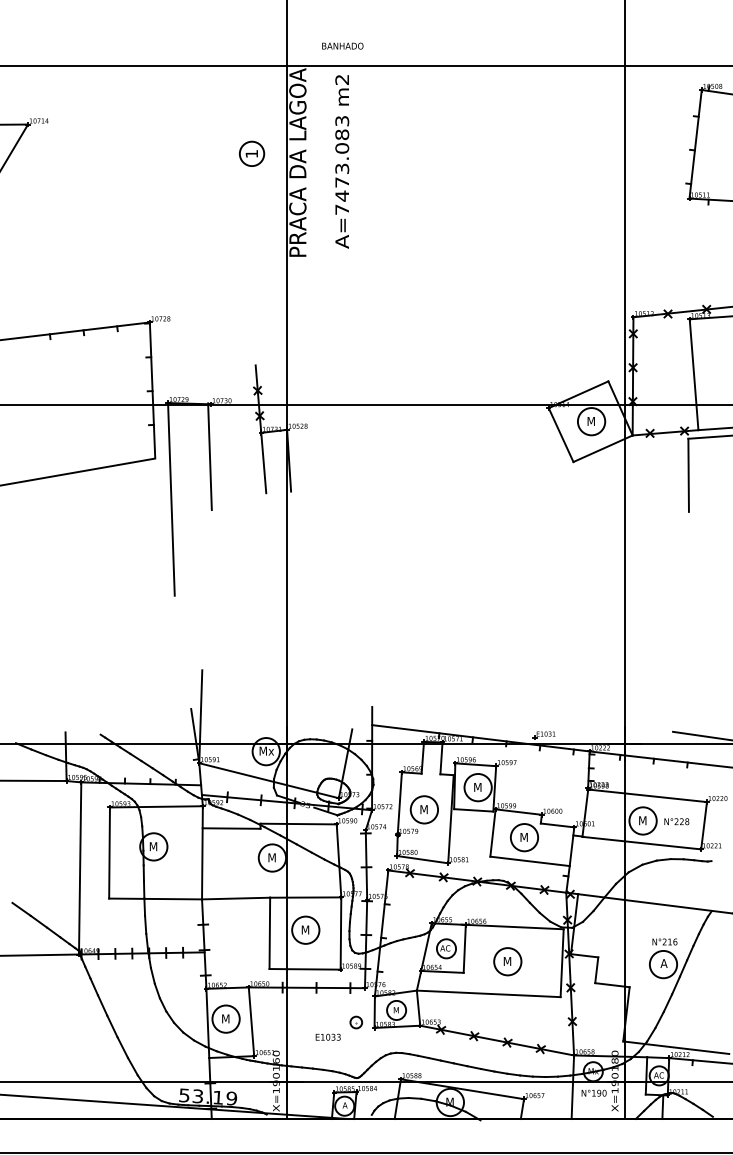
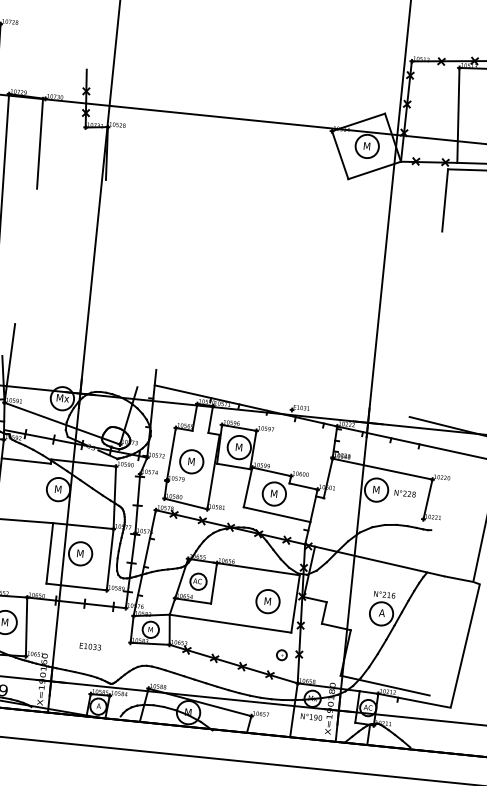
line: (263, 462) -> (85, 152), removed
line: (641, 842) -> (373, 508), removed
part: (507, 961) -> (267, 601), moved
part: (355, 1022) -> (281, 655), moved

